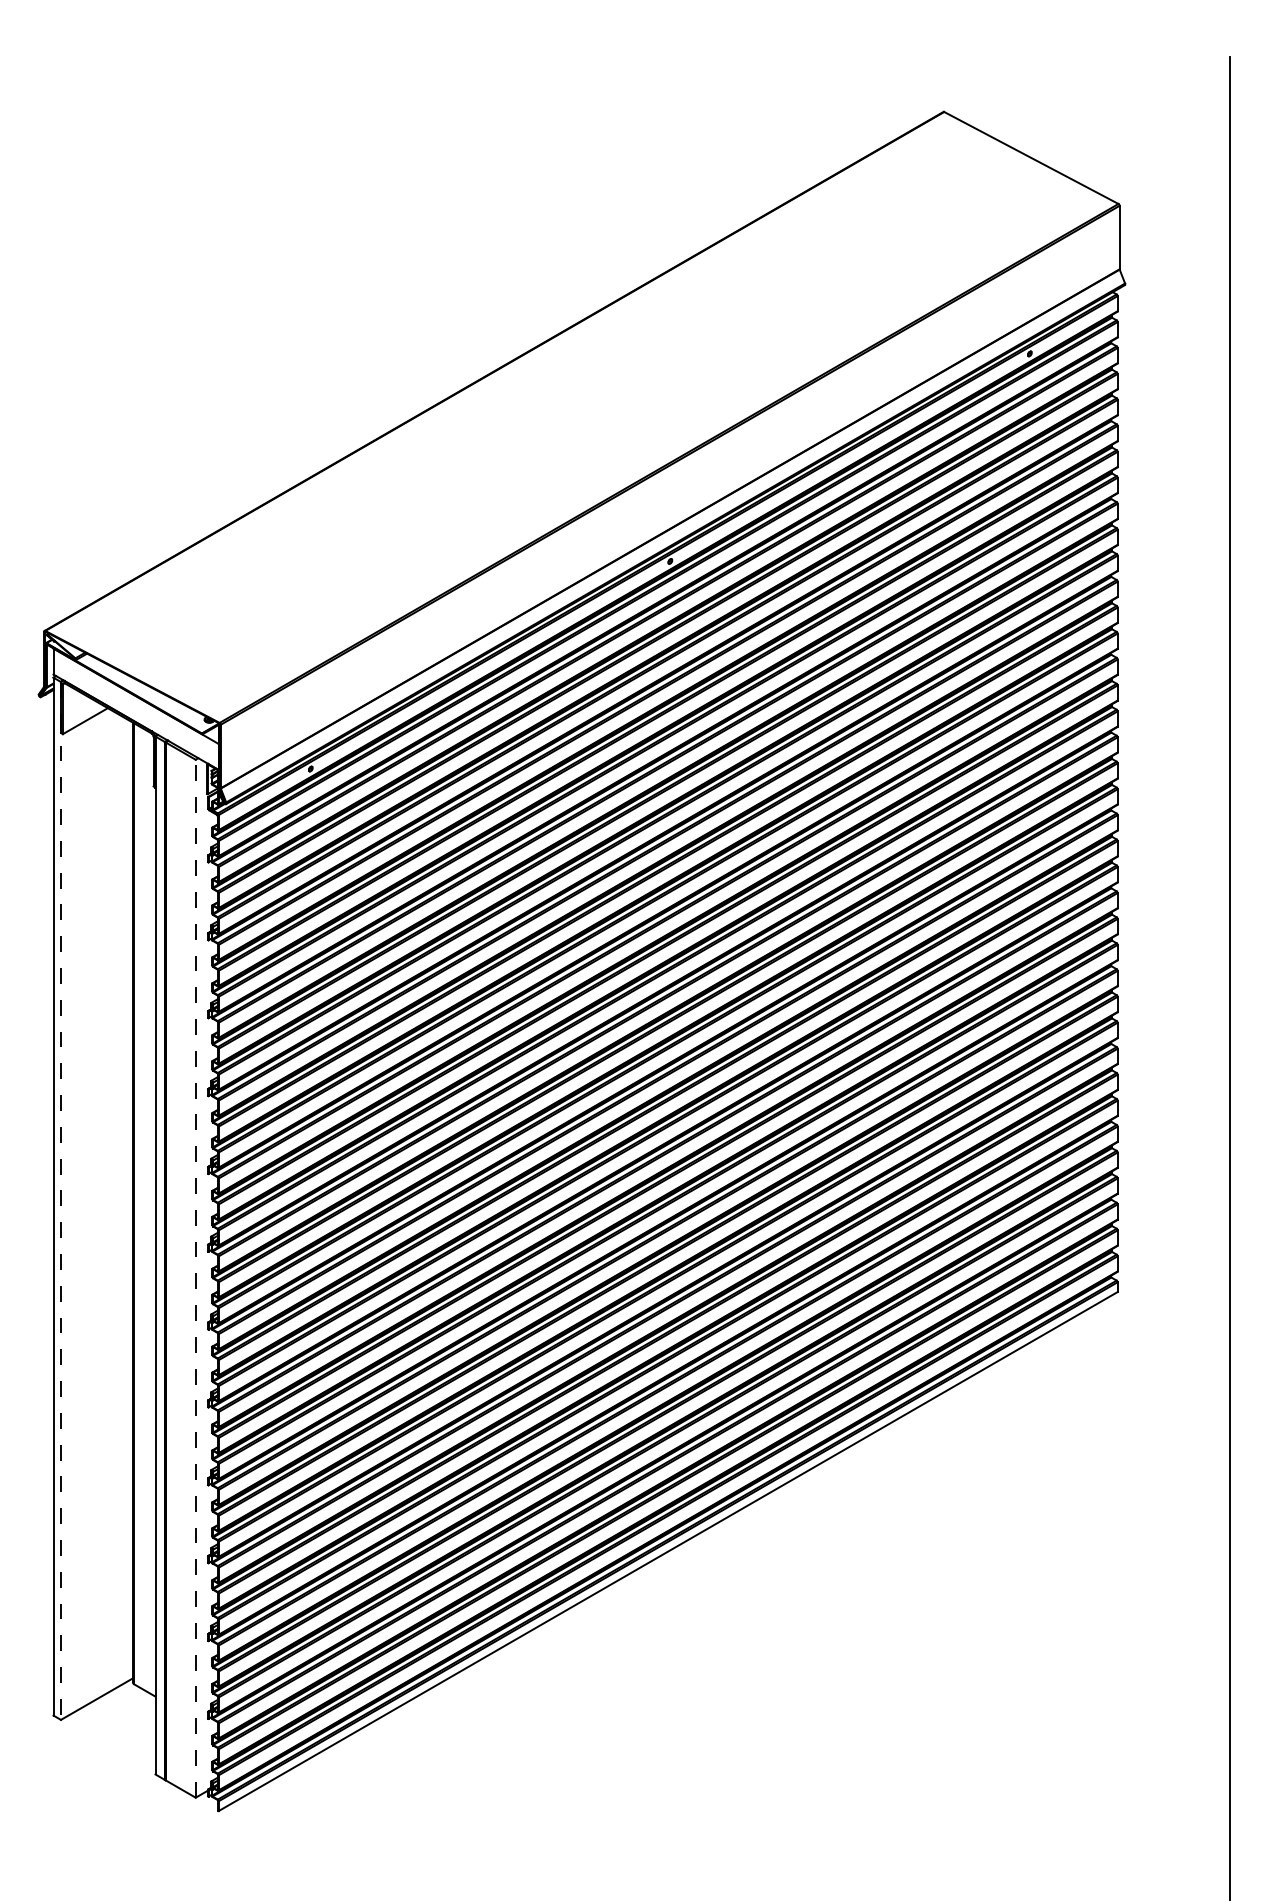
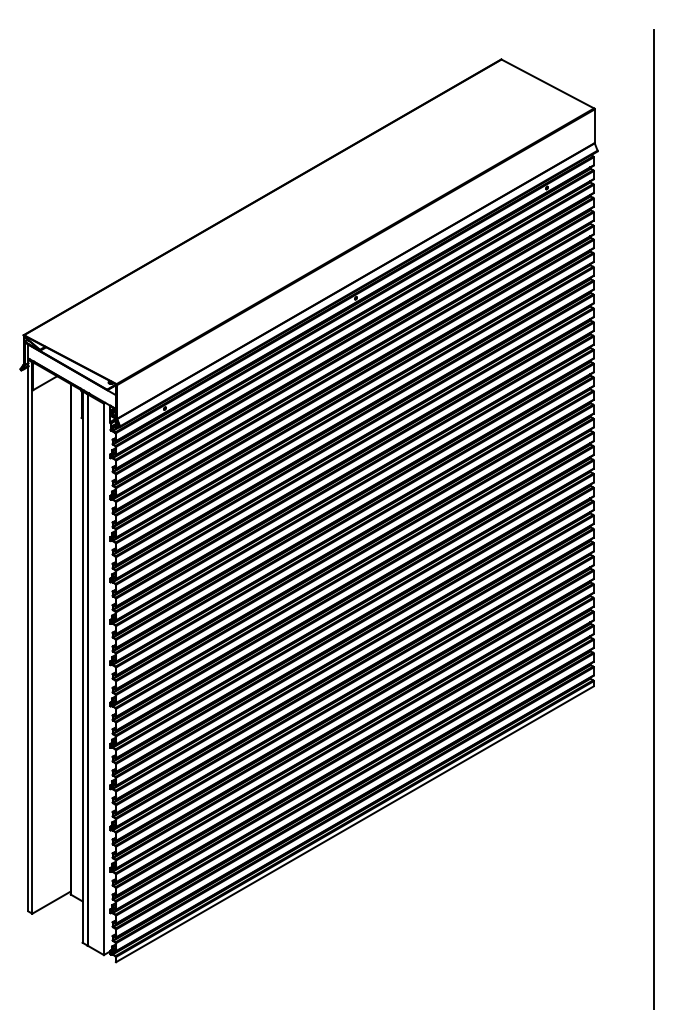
line: (61, 1201) -> (32, 638), dashed -> solid
line: (194, 1278) -> (103, 679), dashed -> solid

